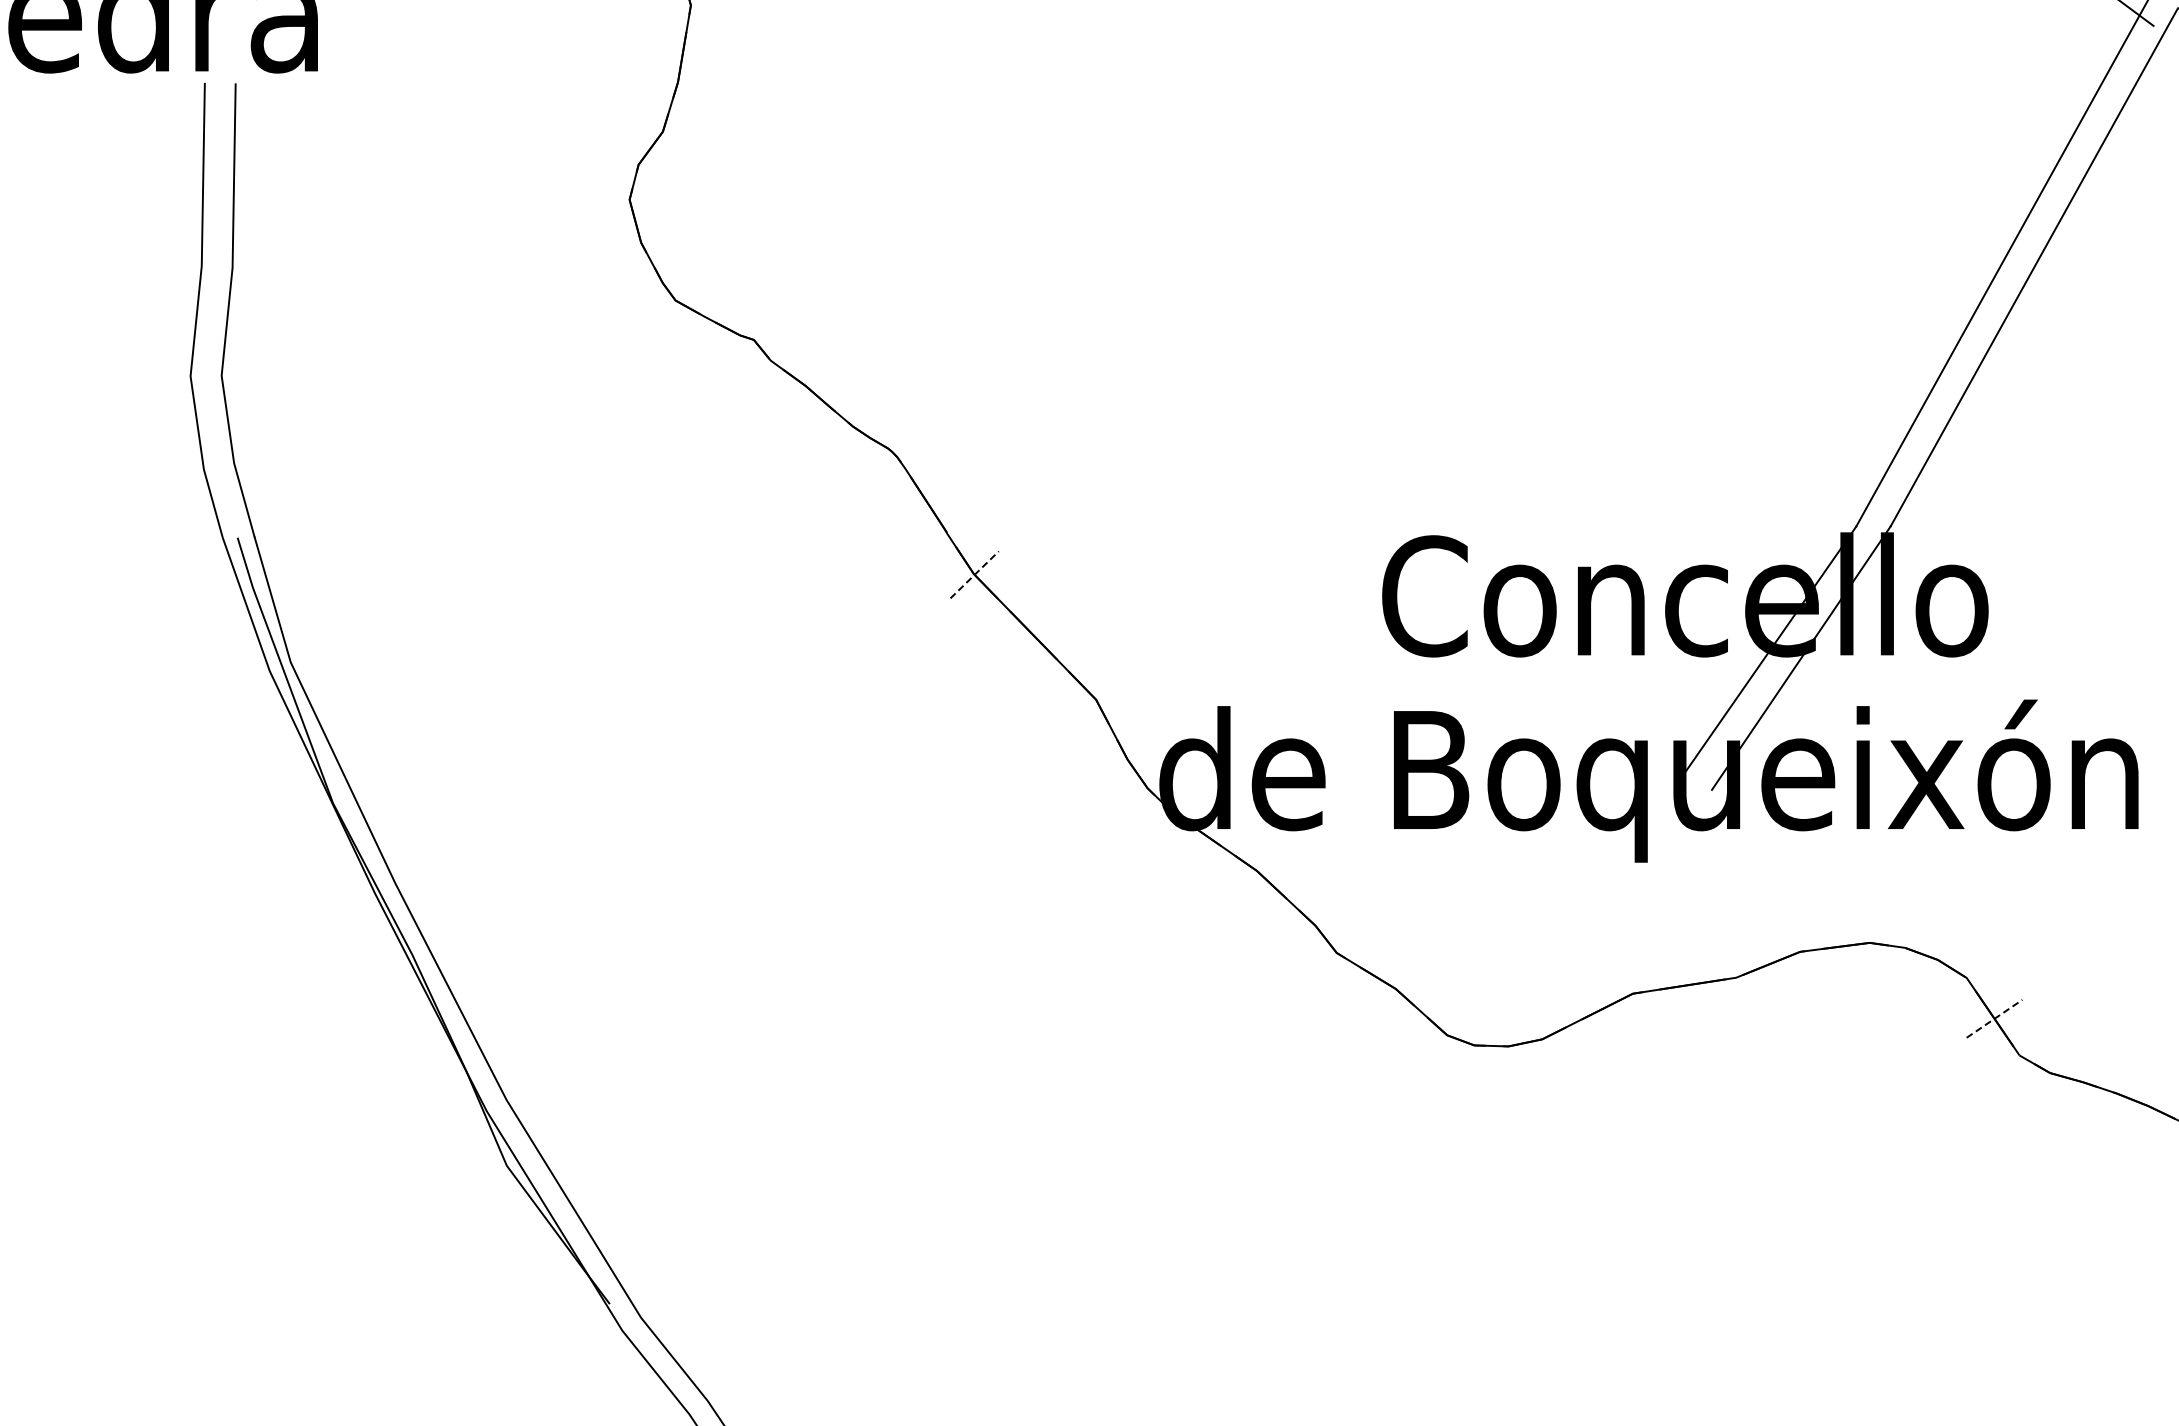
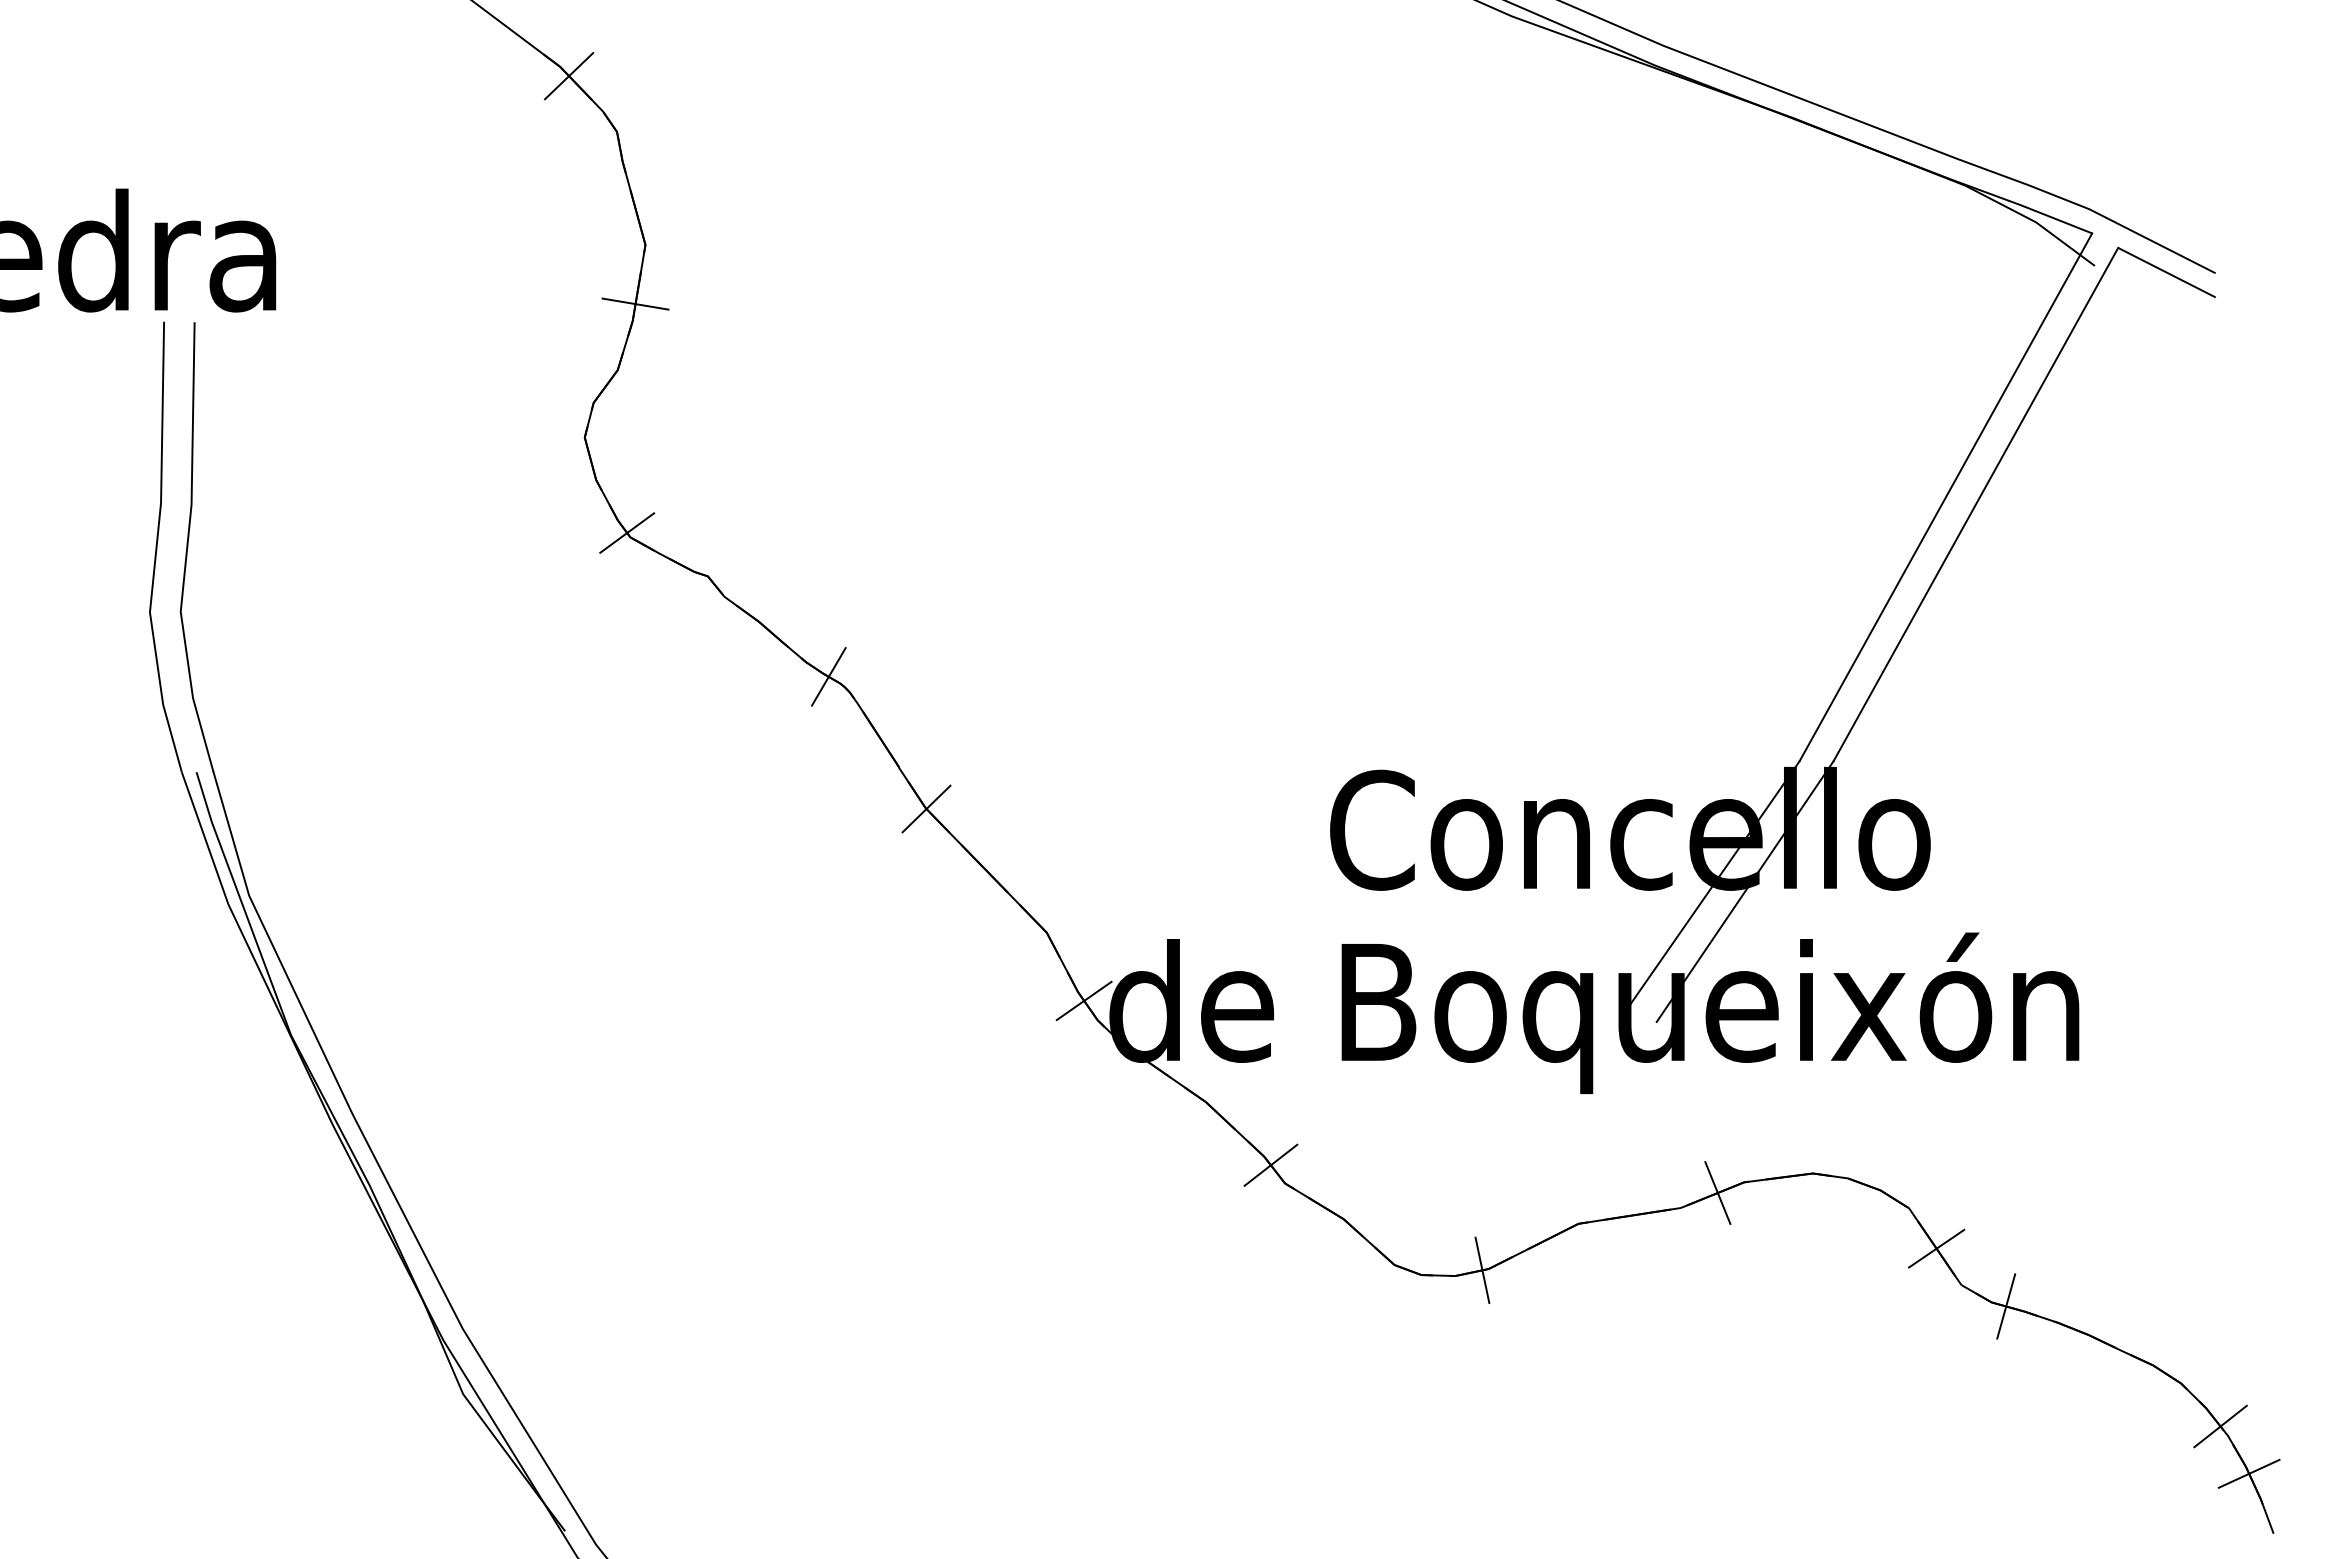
line: (680, 64) -> (635, 303), added
line: (672, 295) -> (627, 532), added
line: (875, 441) -> (828, 676), added
line: (974, 574) -> (926, 808), dashed -> solid
line: (1133, 768) -> (1083, 1000), added
line: (1321, 933) -> (1270, 1164), added
line: (1773, 962) -> (1717, 1192), added
line: (1995, 1018) -> (1937, 1248), dashed -> solid
line: (1536, 1040) -> (1482, 1270), added
line: (2065, 1077) -> (2006, 1306), added

